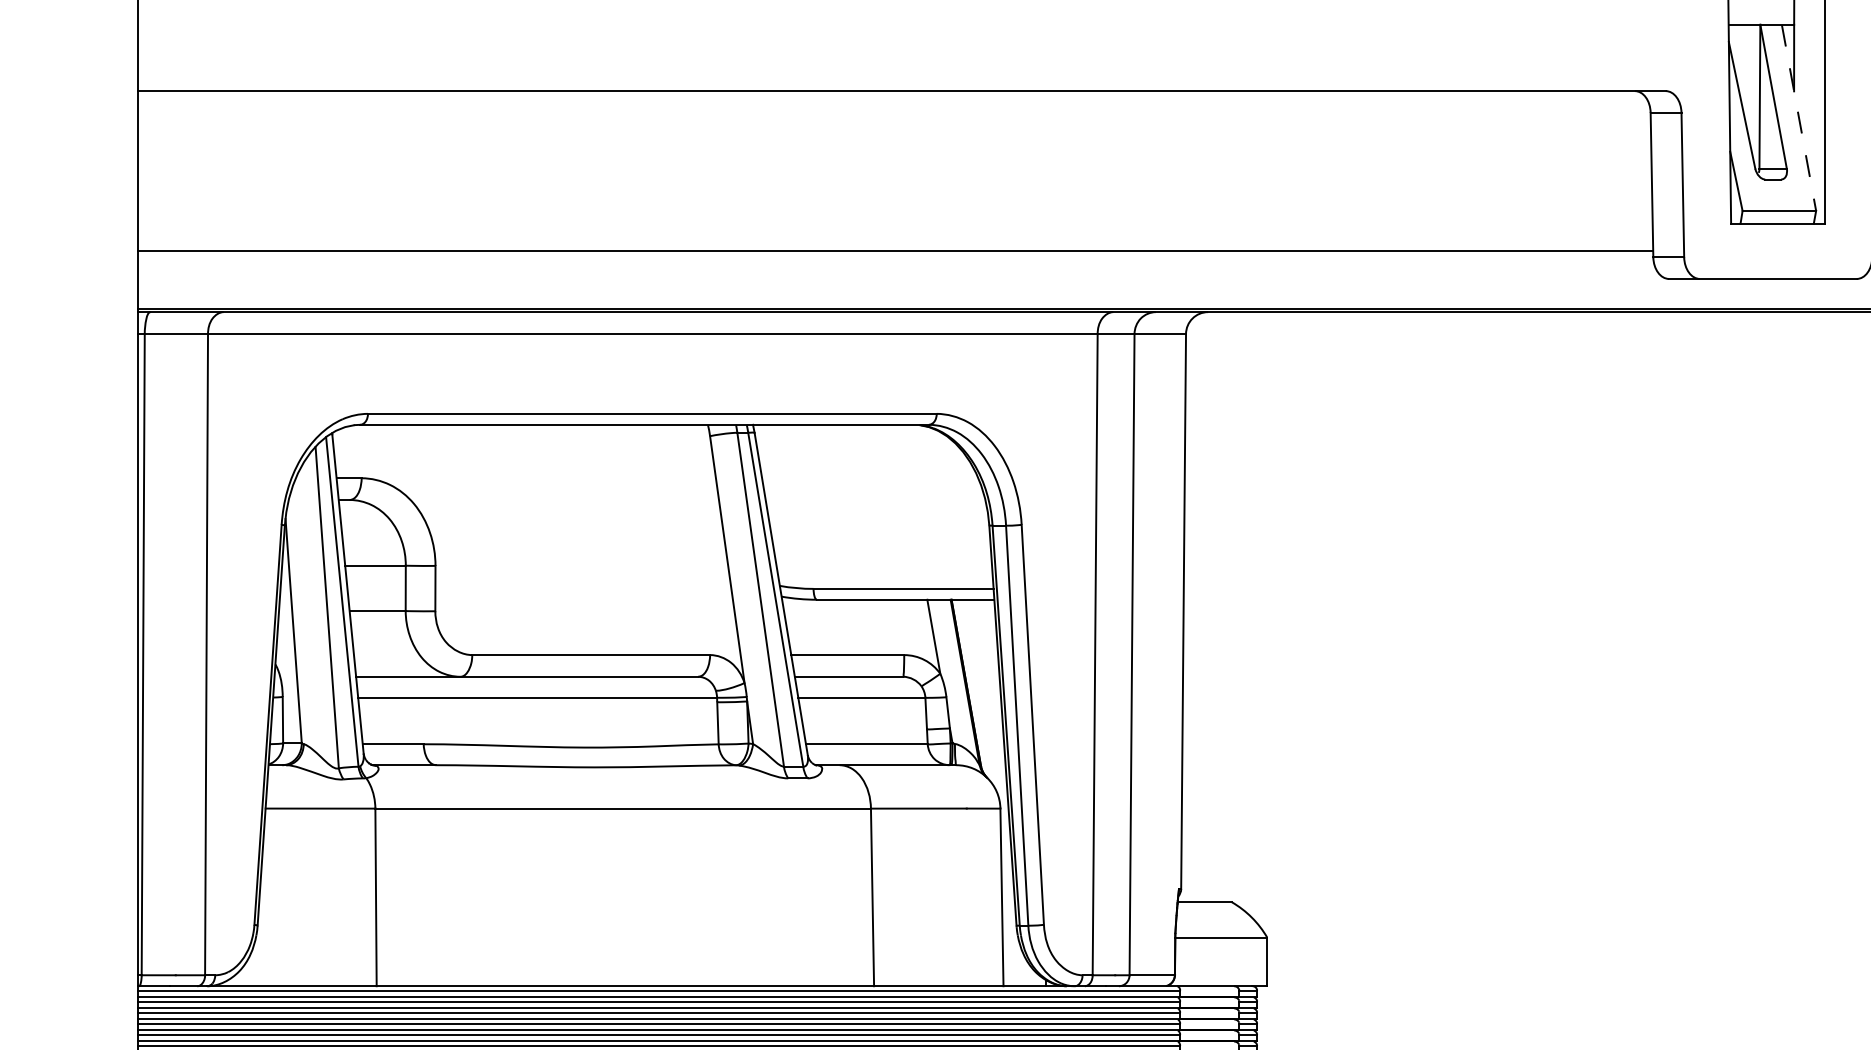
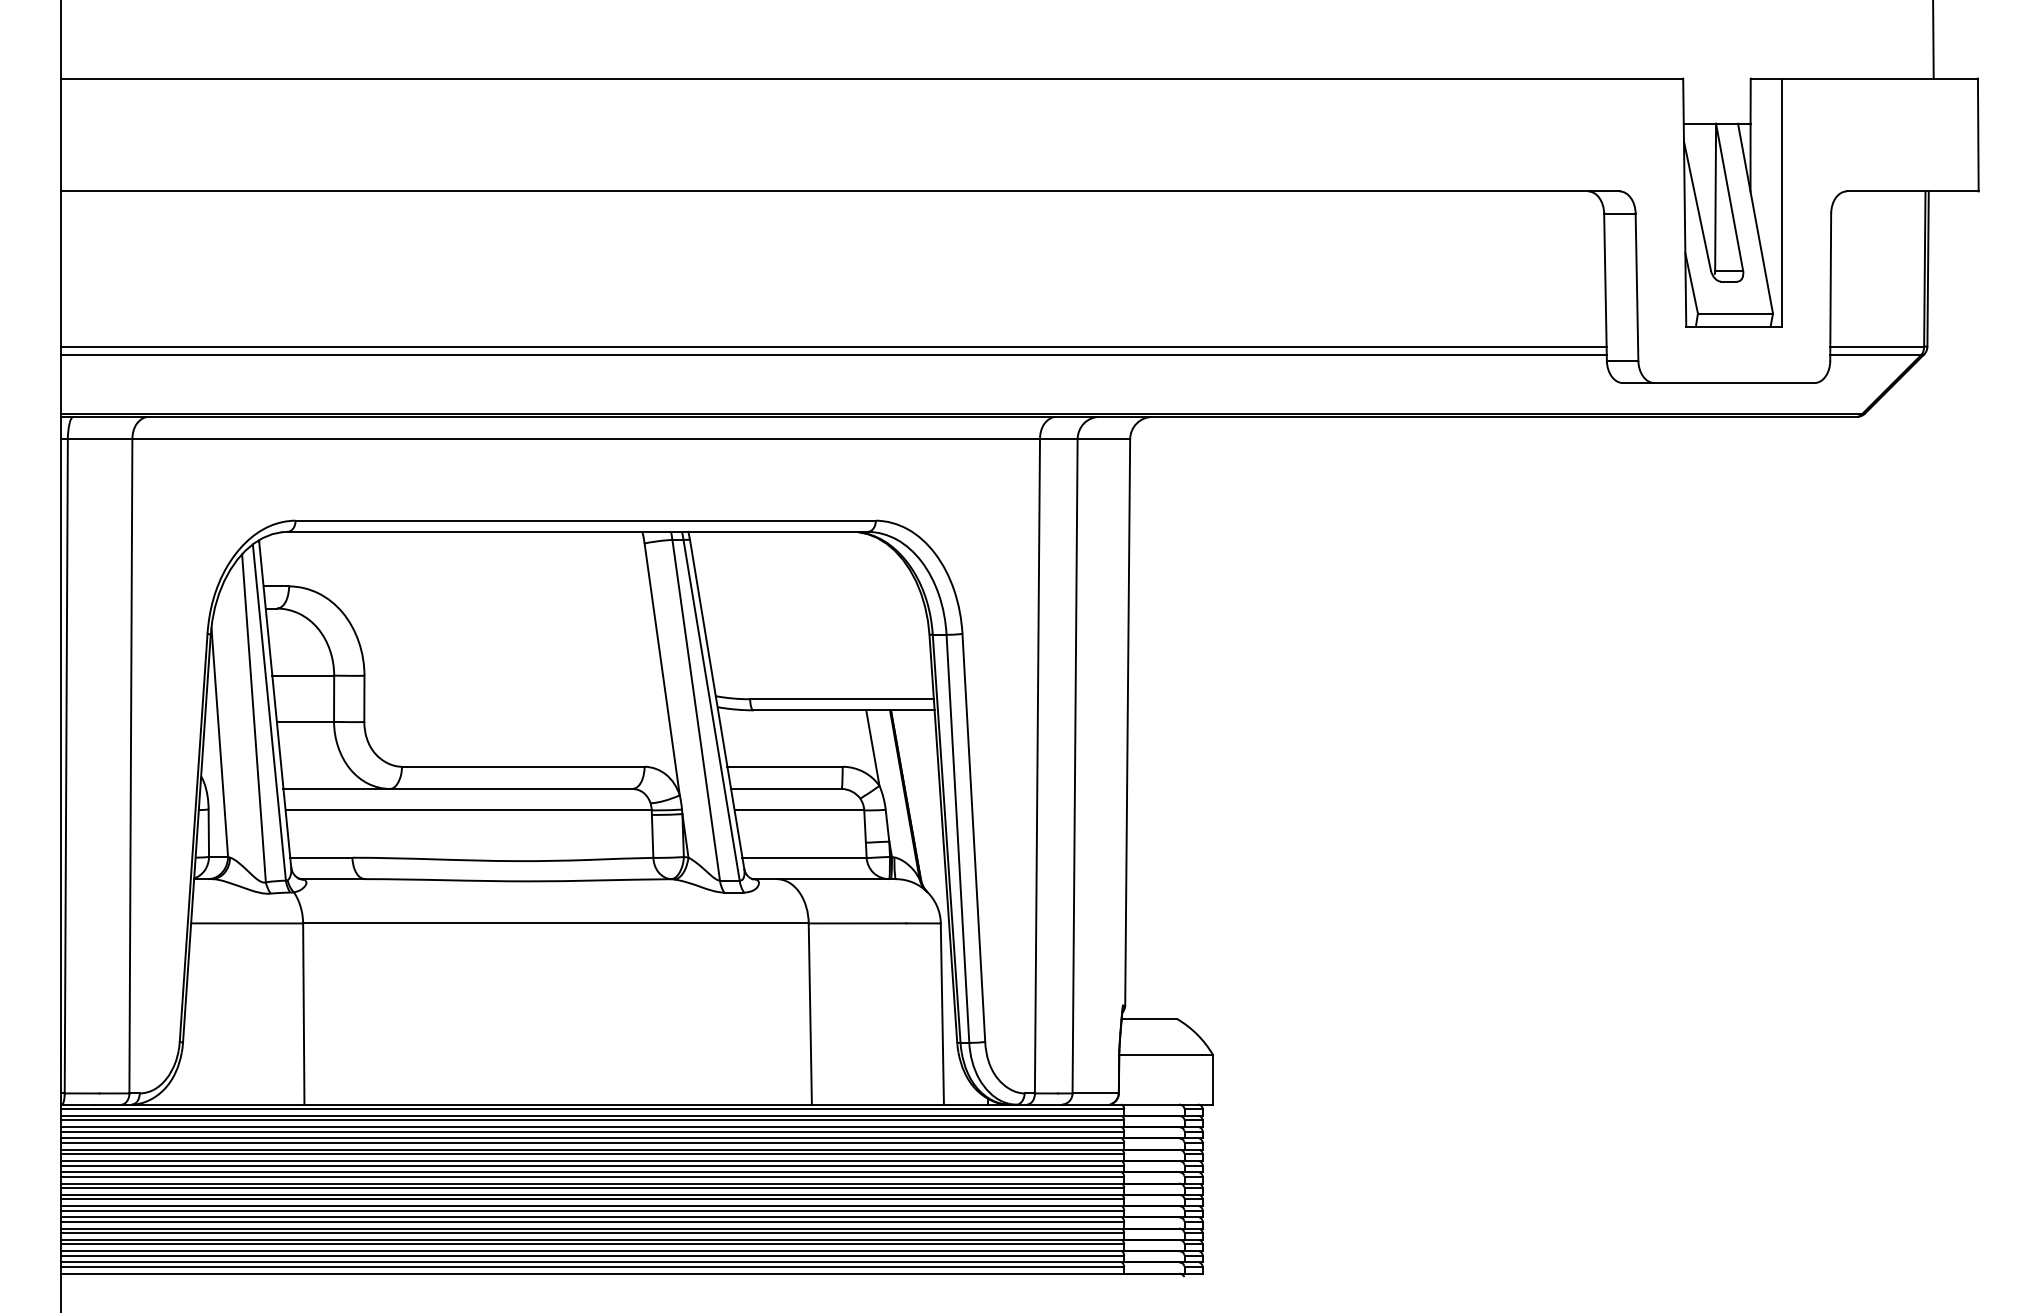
line: (1798, 117) -> (1755, 218), dashed -> solid
line: (895, 243) -> (833, 346), added

